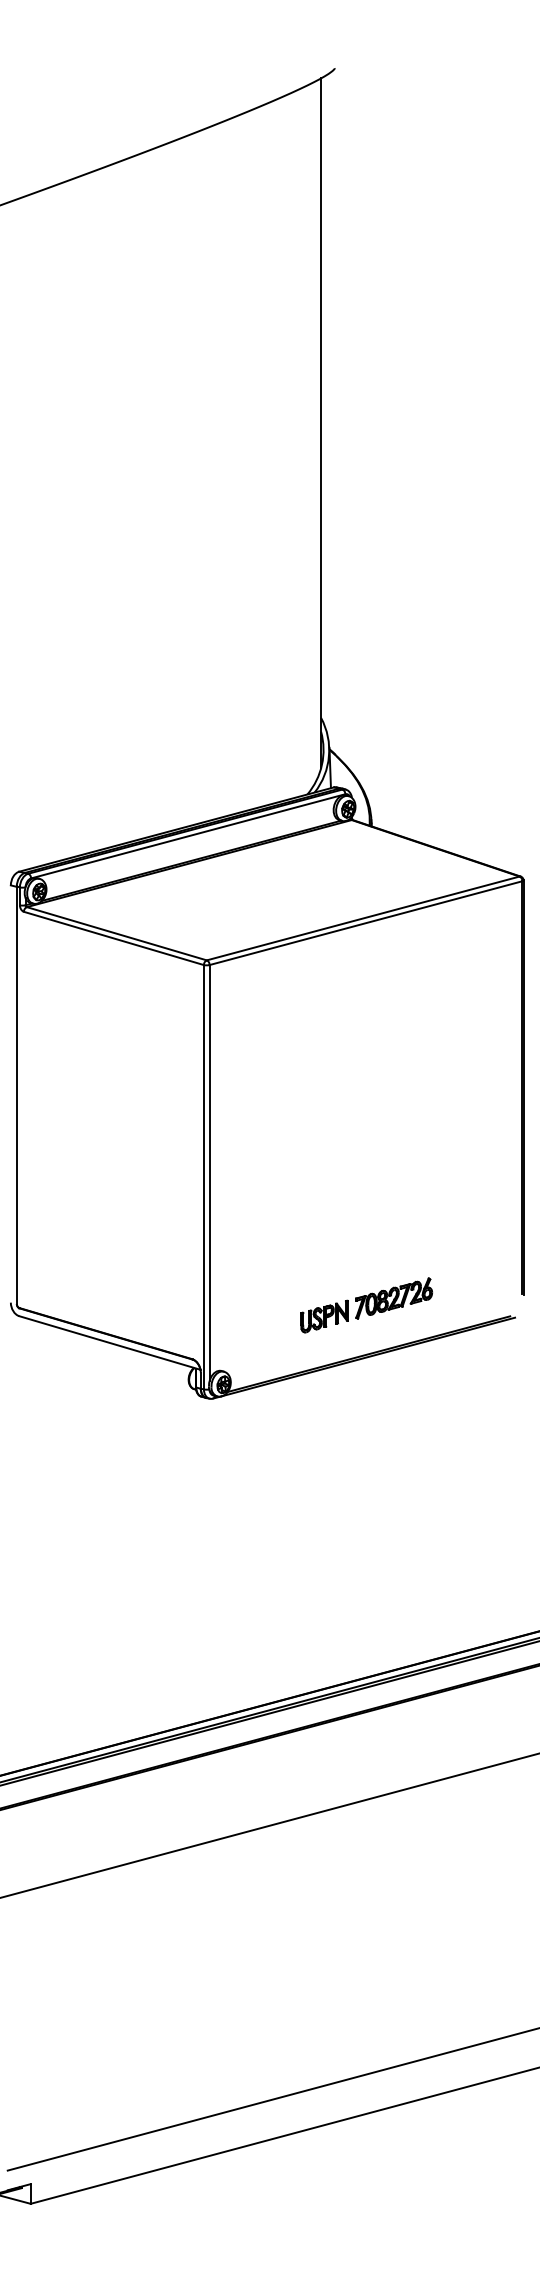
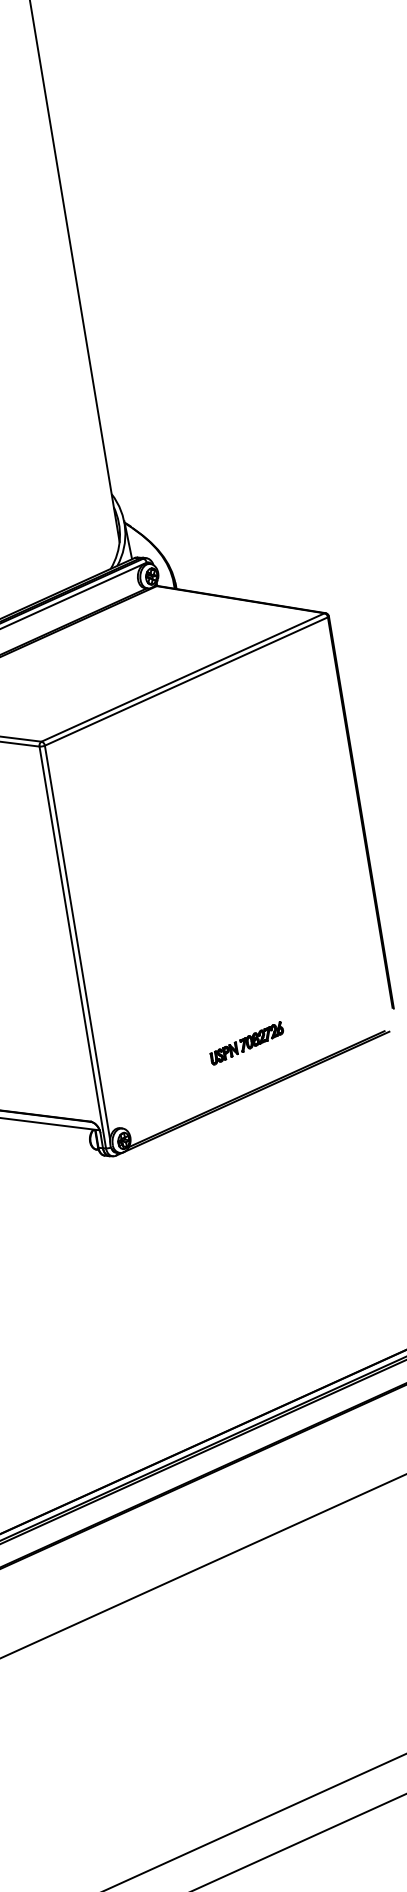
part: (366, 1305) -> (246, 1043), size x0.6

